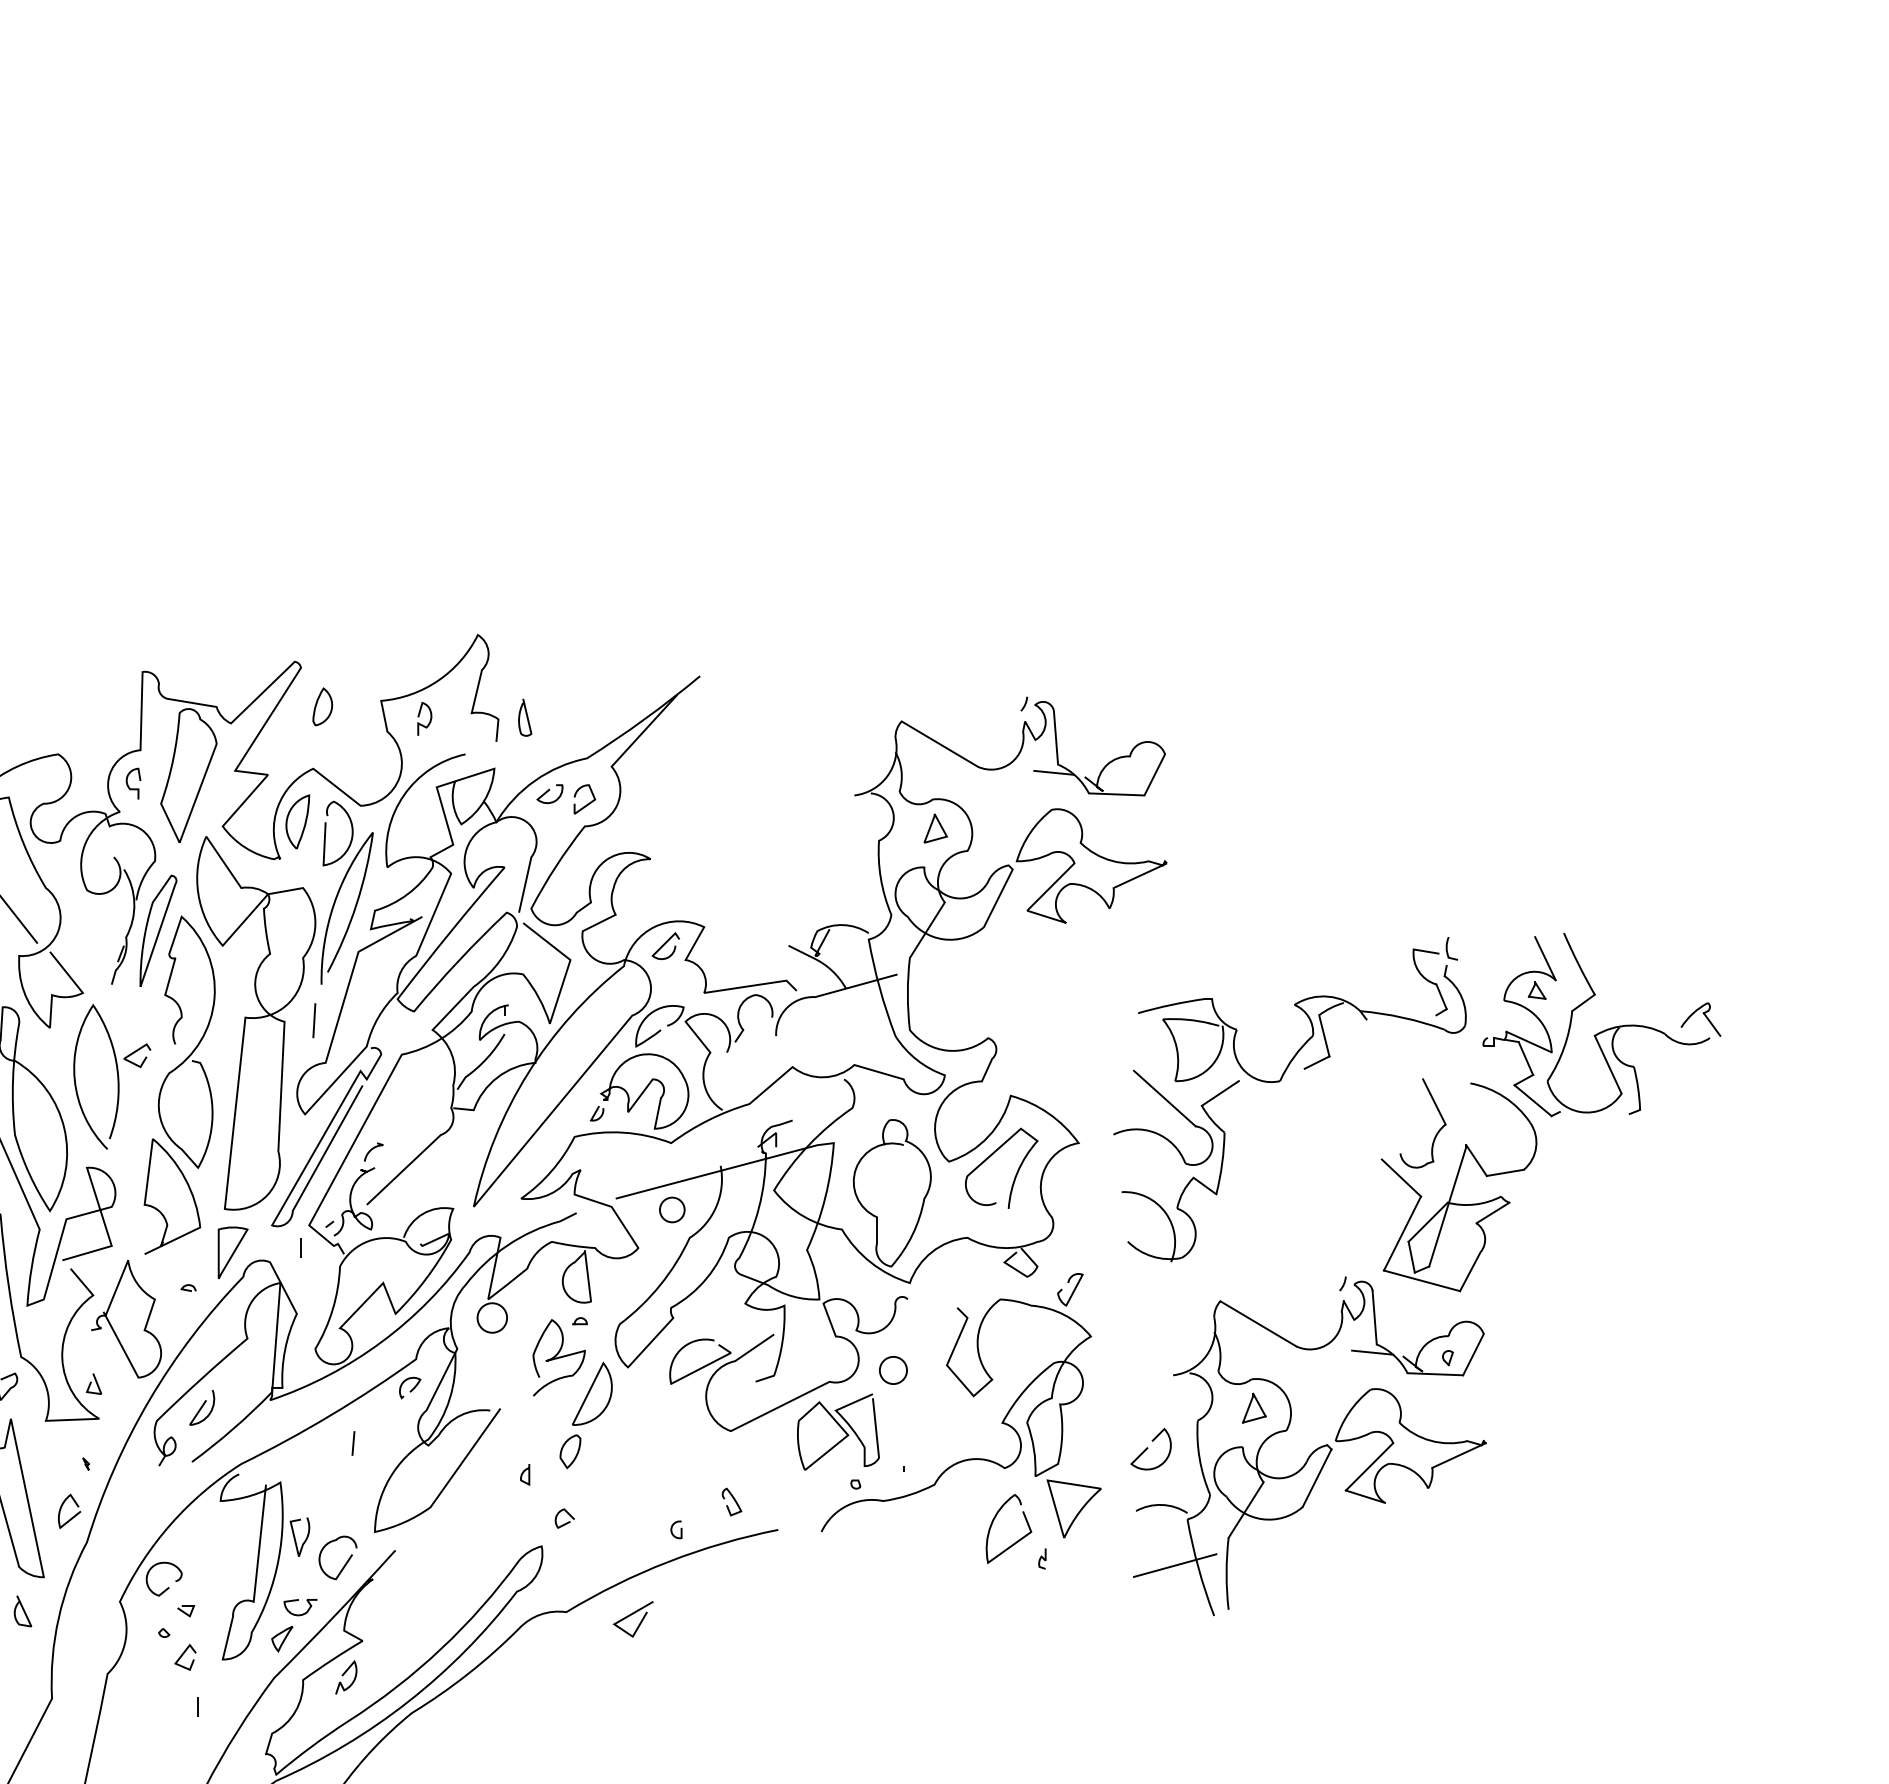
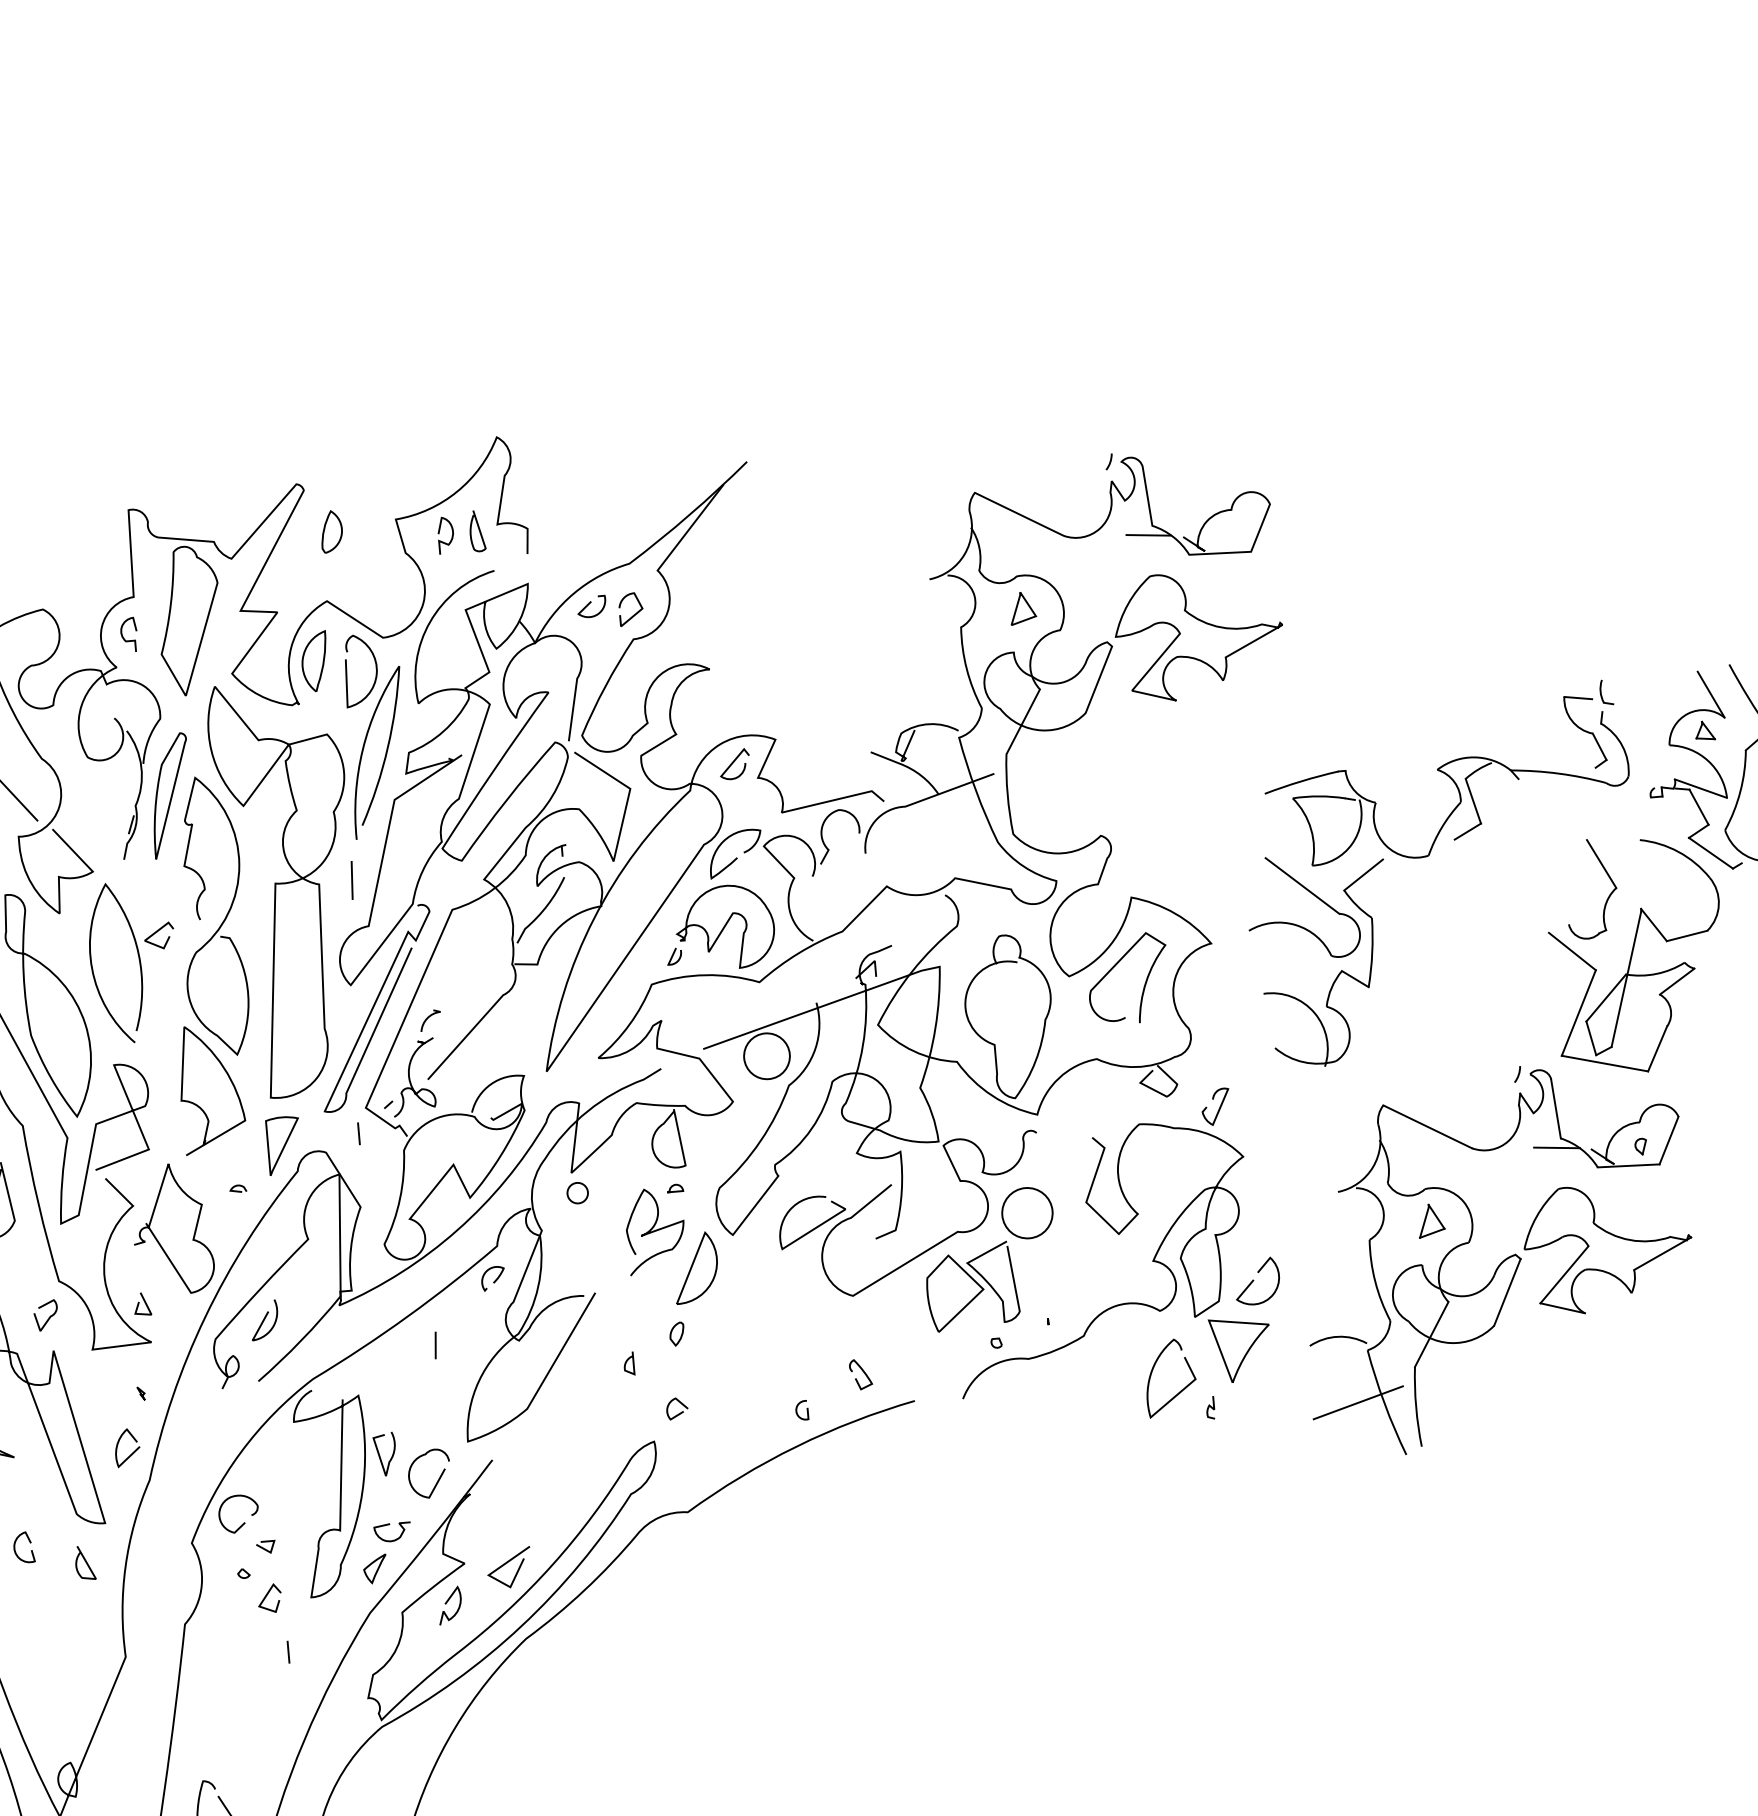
curve: (526, 717) -> (478, 530), moved
circle: (671, 1209) -> (766, 1055), size x1.67
circle: (492, 1317) -> (577, 1192), size x0.62
circle: (893, 1370) -> (1027, 1213), size x1.67
curve: (1148, 1448) -> (1254, 1280), moved
part: (570, 1451) -> (677, 1333), size x0.62
line: (631, 1615) -> (506, 1563), moved

